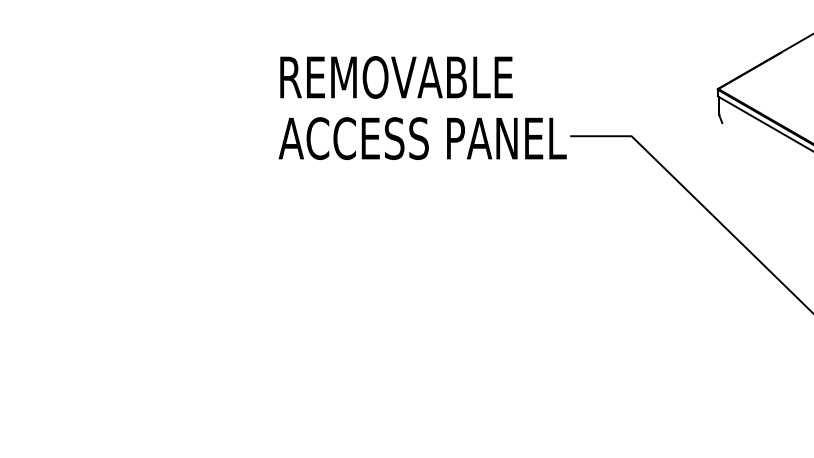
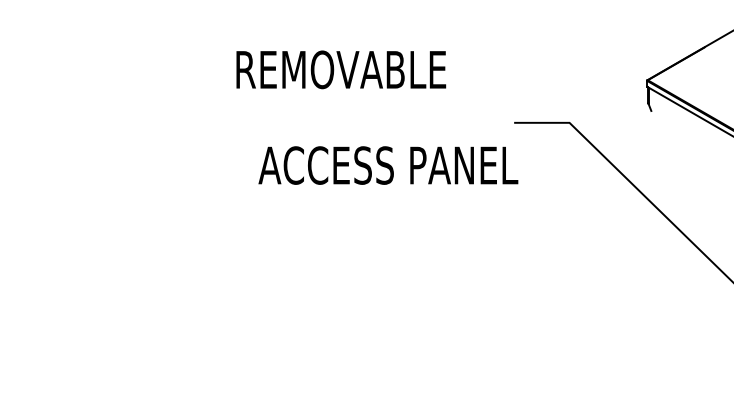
text: (396, 77) -> (341, 69), moved
text: (422, 138) -> (388, 165), moved

